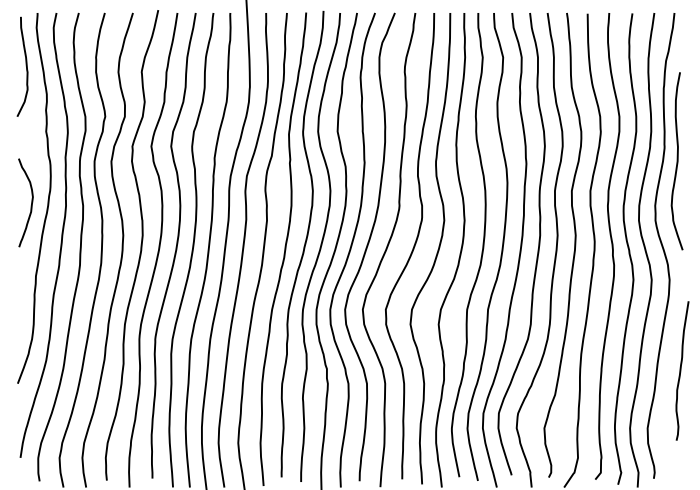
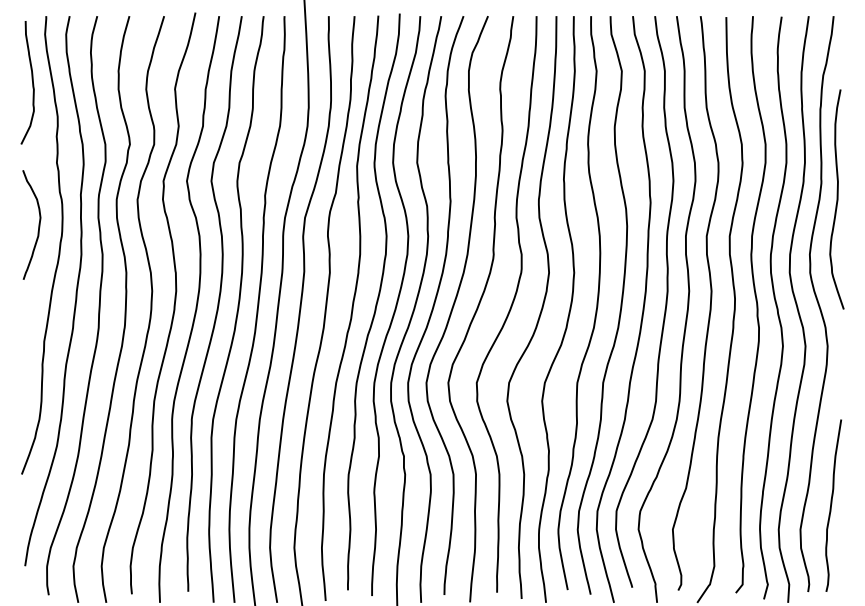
curve: (30, 205) -> (37, 228), moved
curve: (681, 370) -> (832, 505), moved

